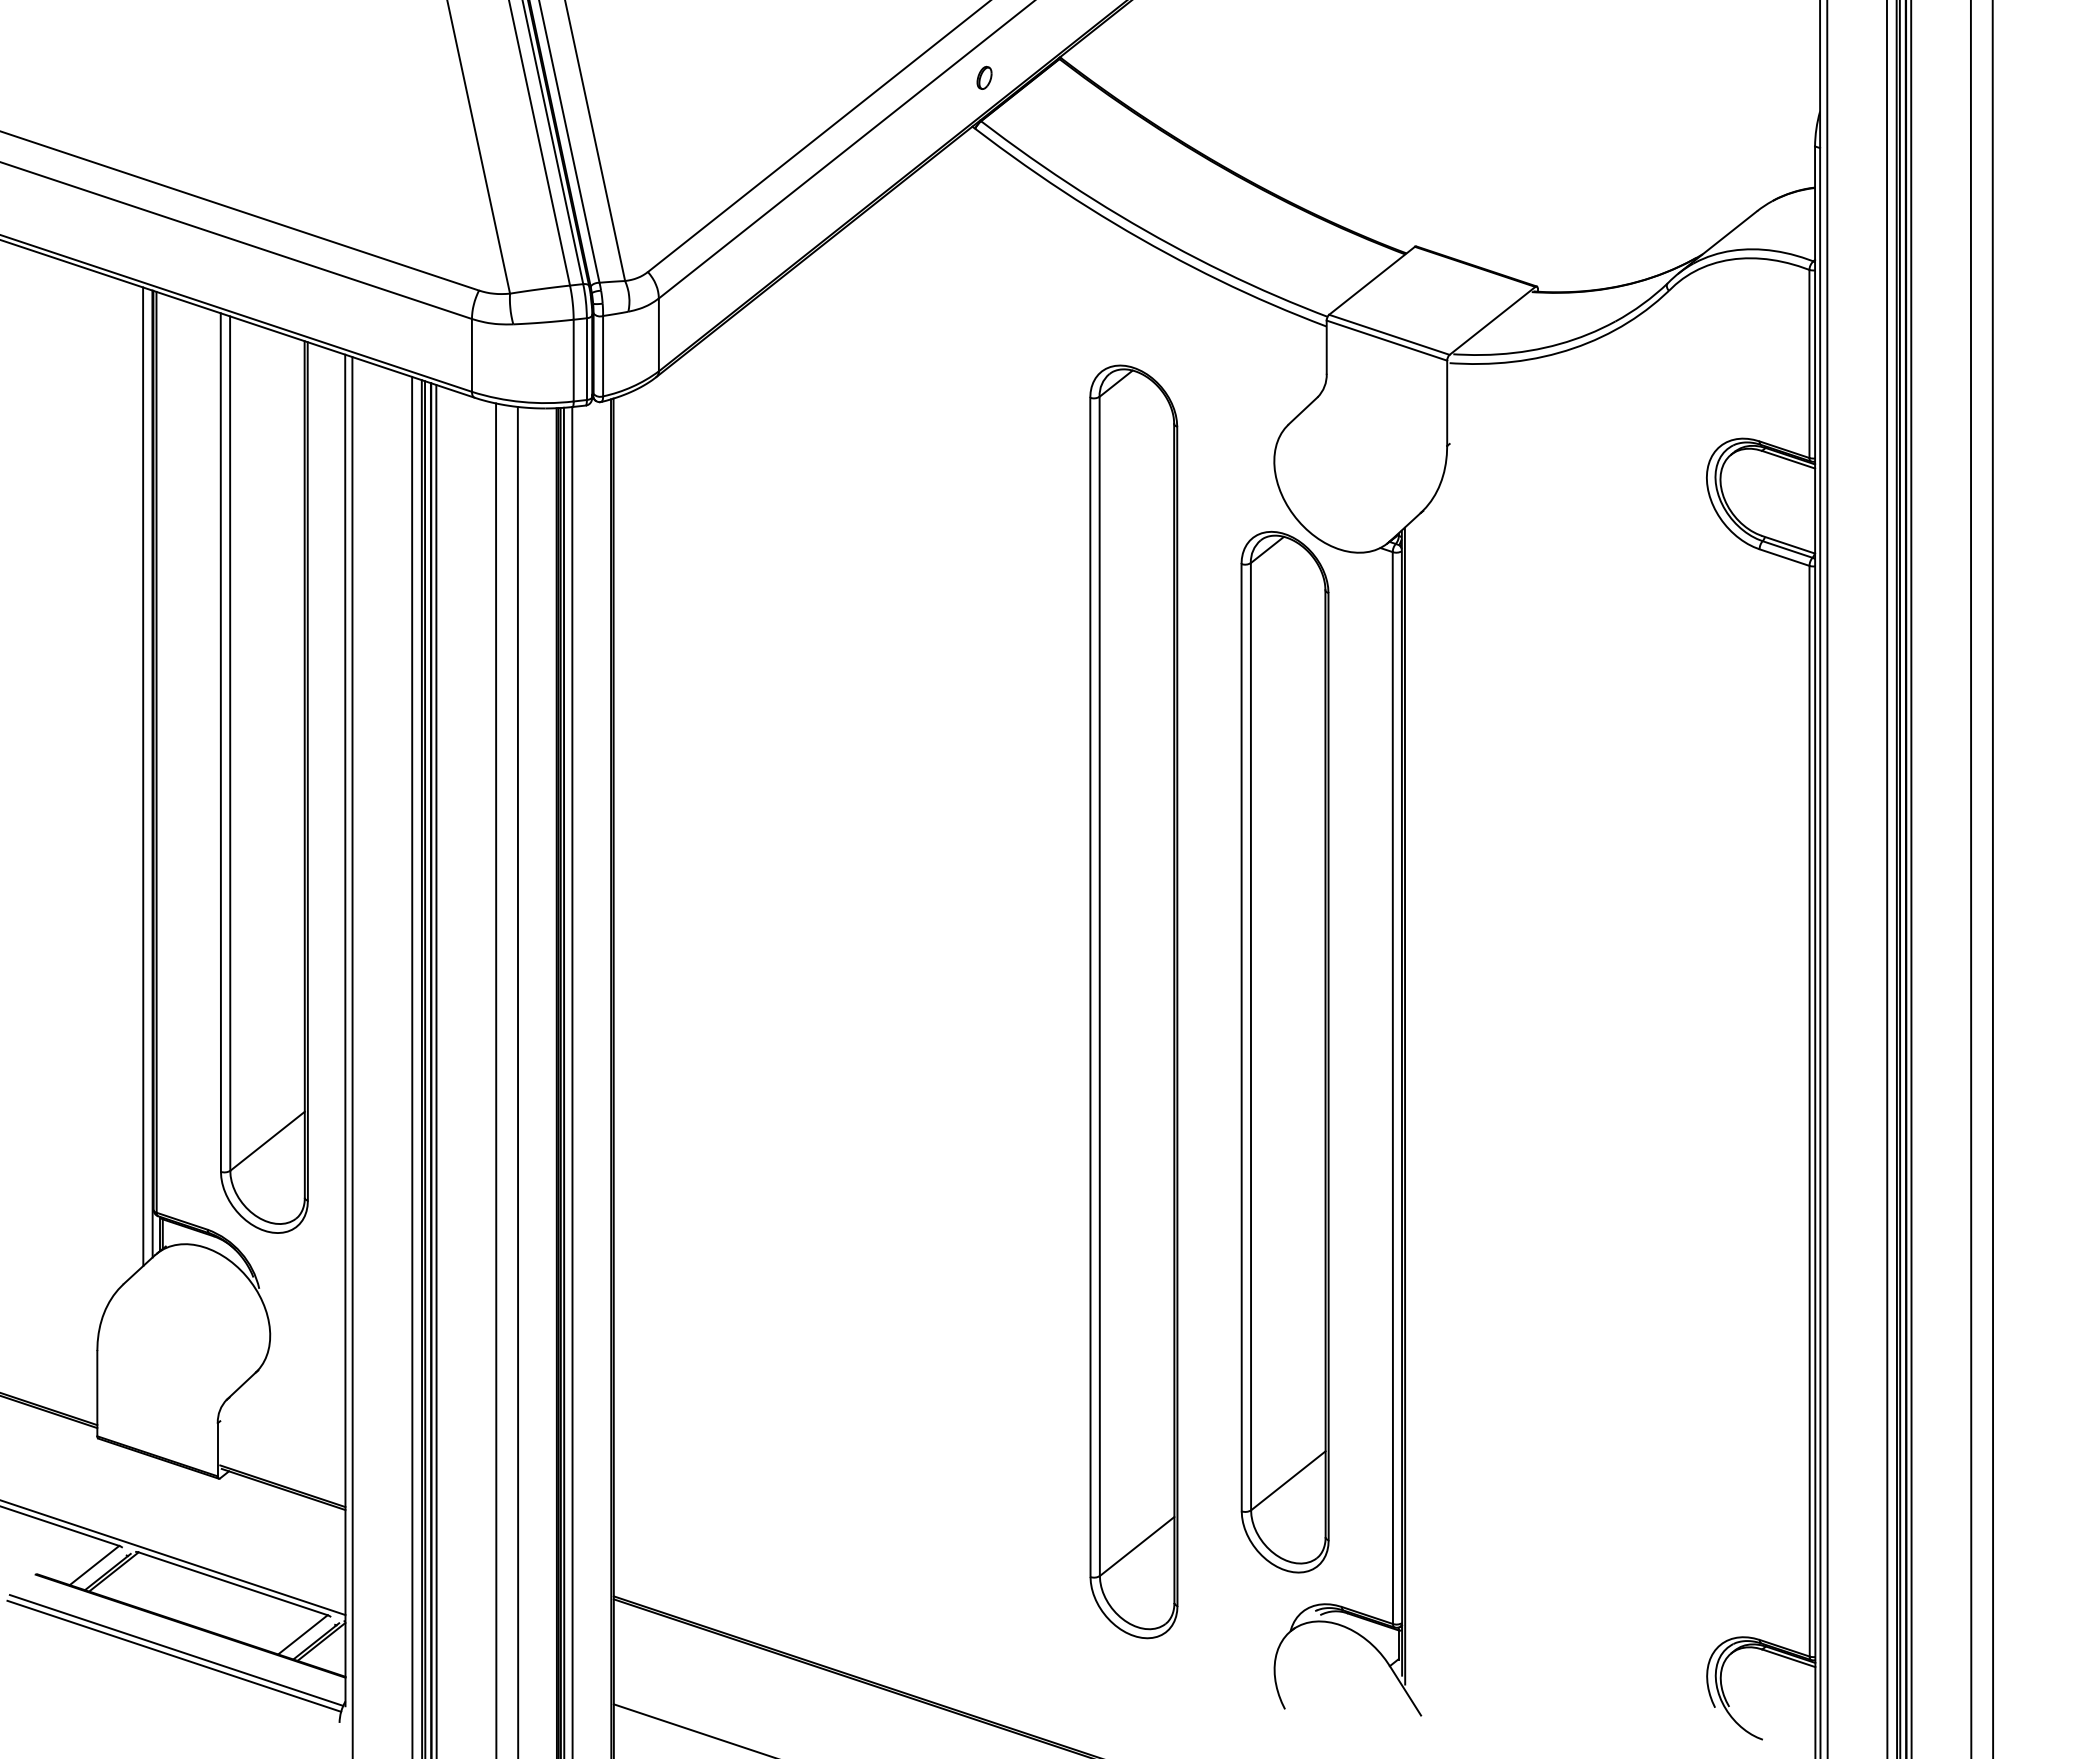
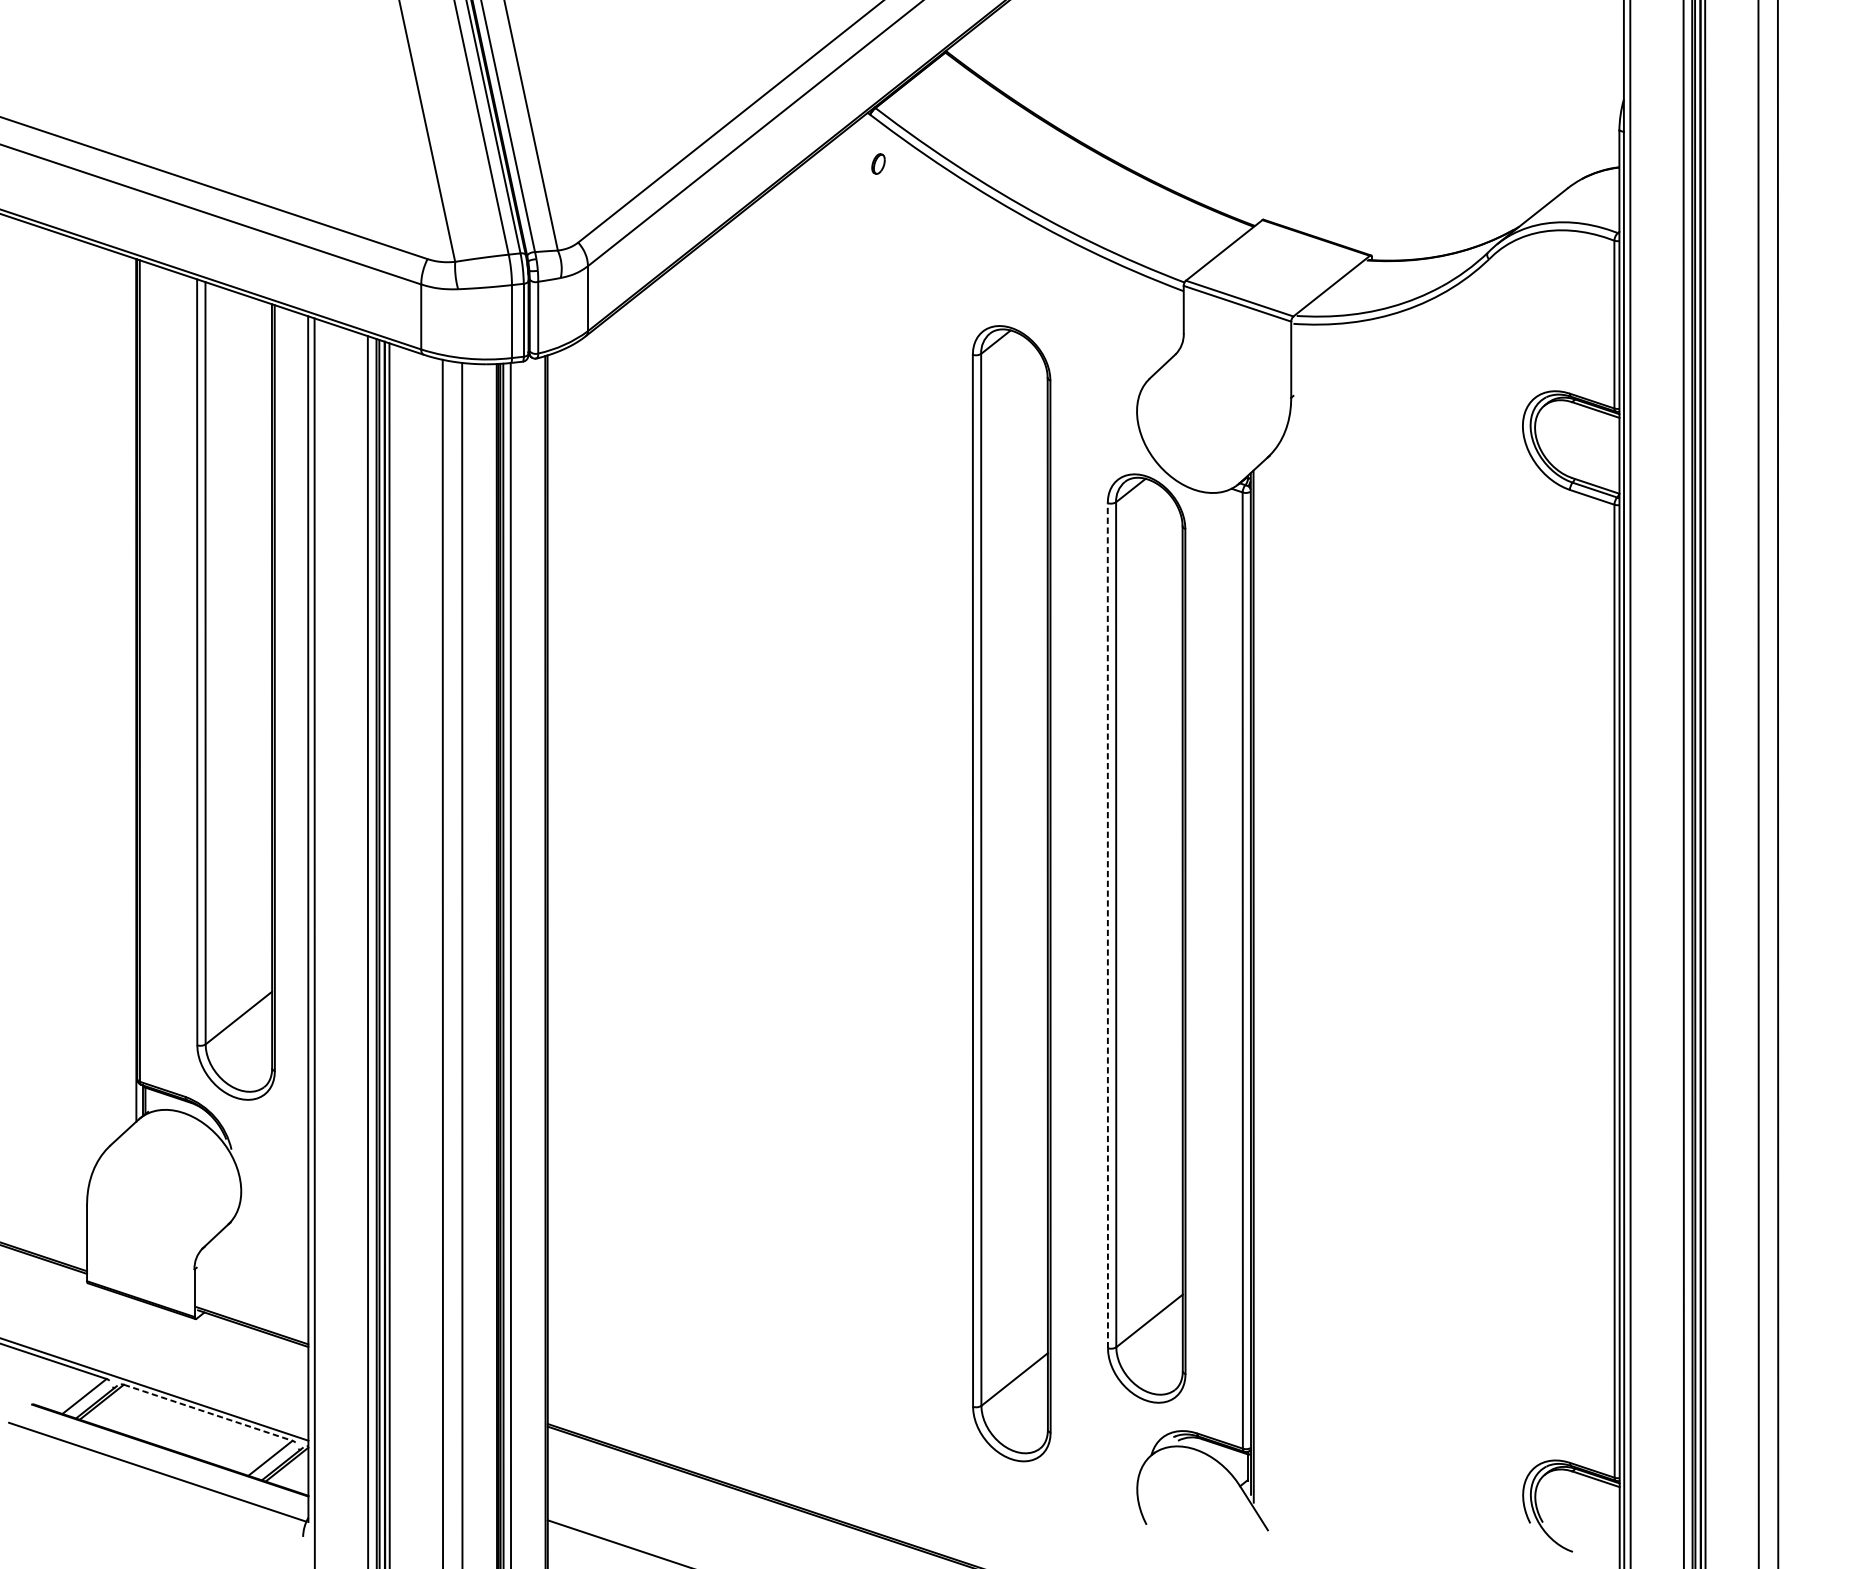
part: (984, 77) -> (878, 163), moved
line: (143, 776) -> (128, 692), removed
line: (1241, 1037) -> (1107, 925), solid -> dashed
line: (233, 1583) -> (208, 1412), solid -> dashed
line: (174, 1655) -> (155, 1476), removed

